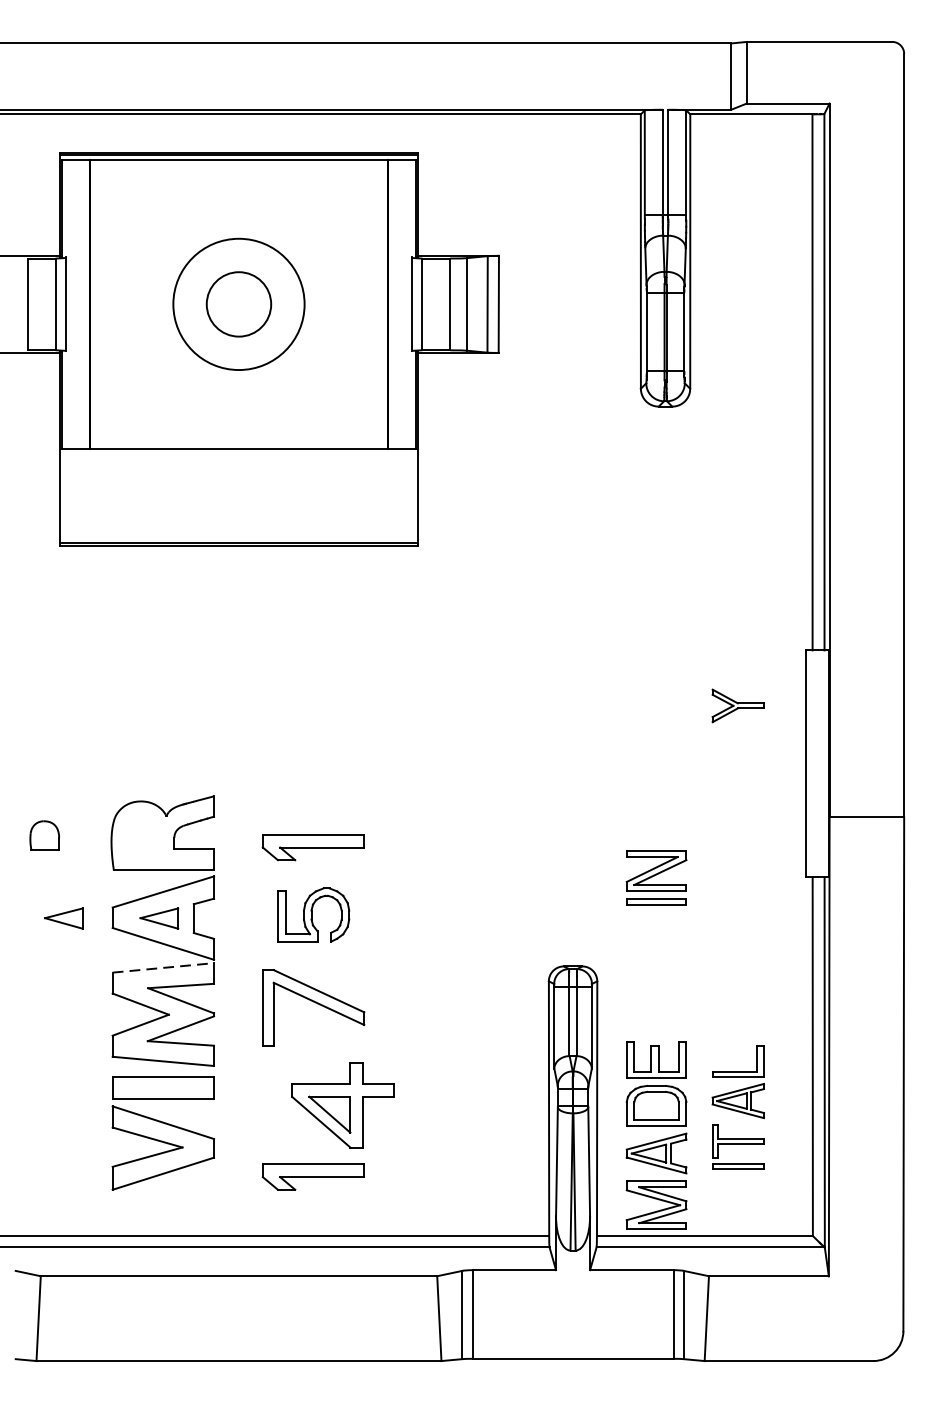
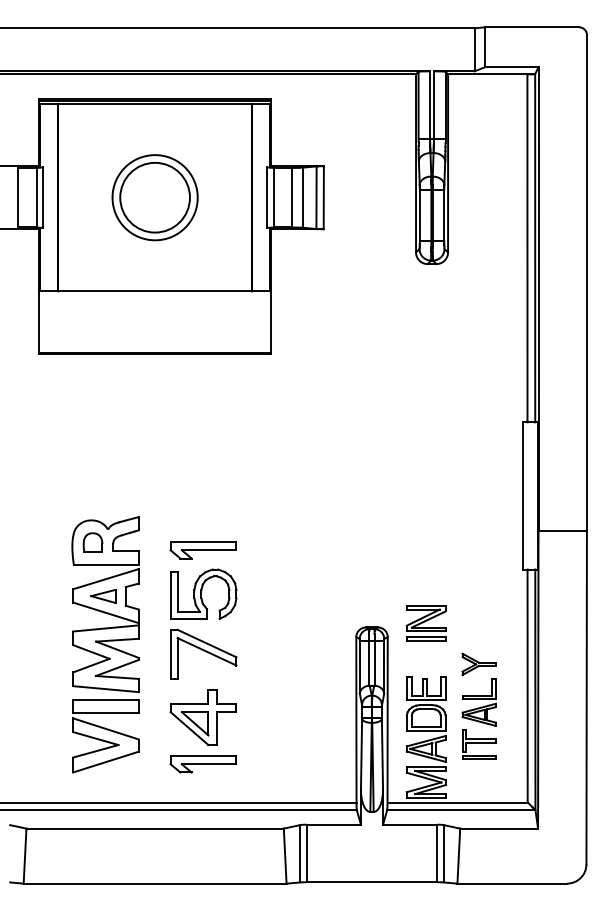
circle: (238, 304) -> (154, 197), size x1.67
part: (737, 704) -> (478, 663), moved
part: (43, 835) -> (92, 542), moved
part: (655, 878) -> (425, 623), moved
part: (313, 914) -> (203, 593), size x1.43
part: (63, 918) -> (41, 596), removed
line: (164, 967) -> (106, 628), dashed -> solid
part: (341, 1105) -> (202, 717), moved

